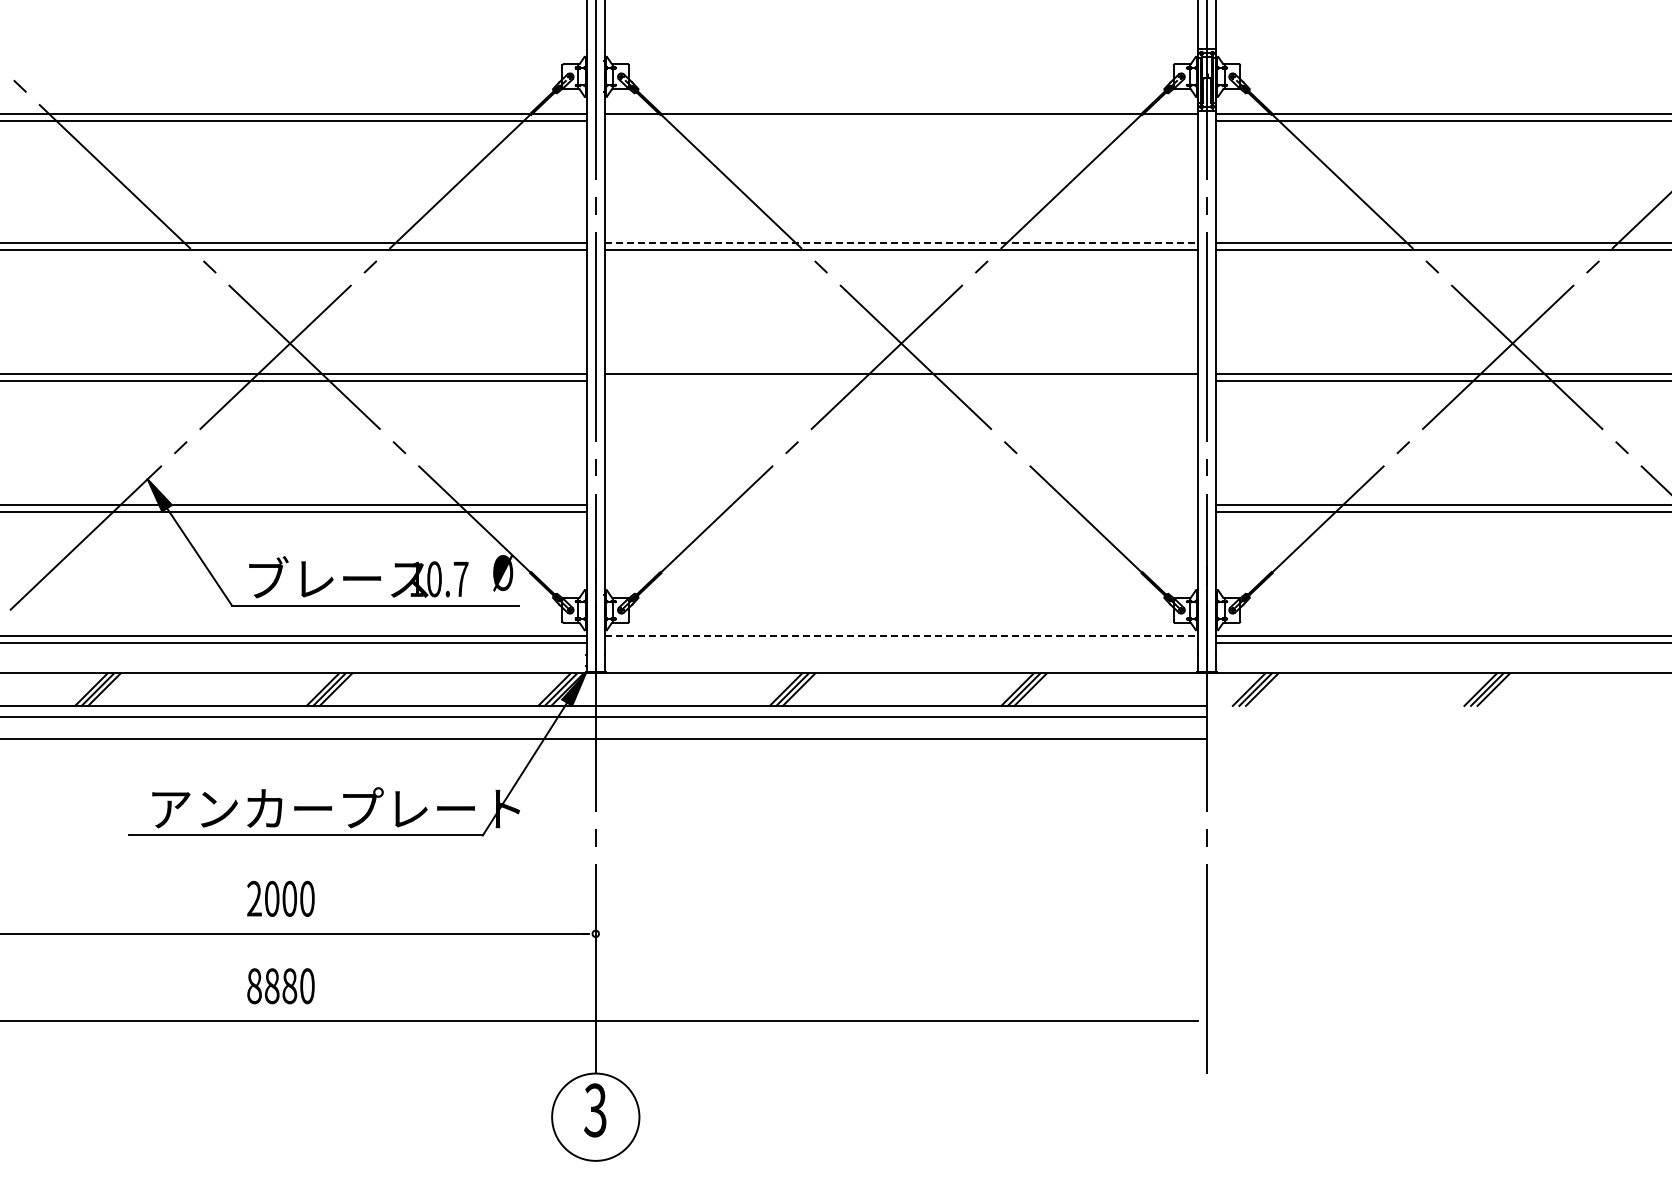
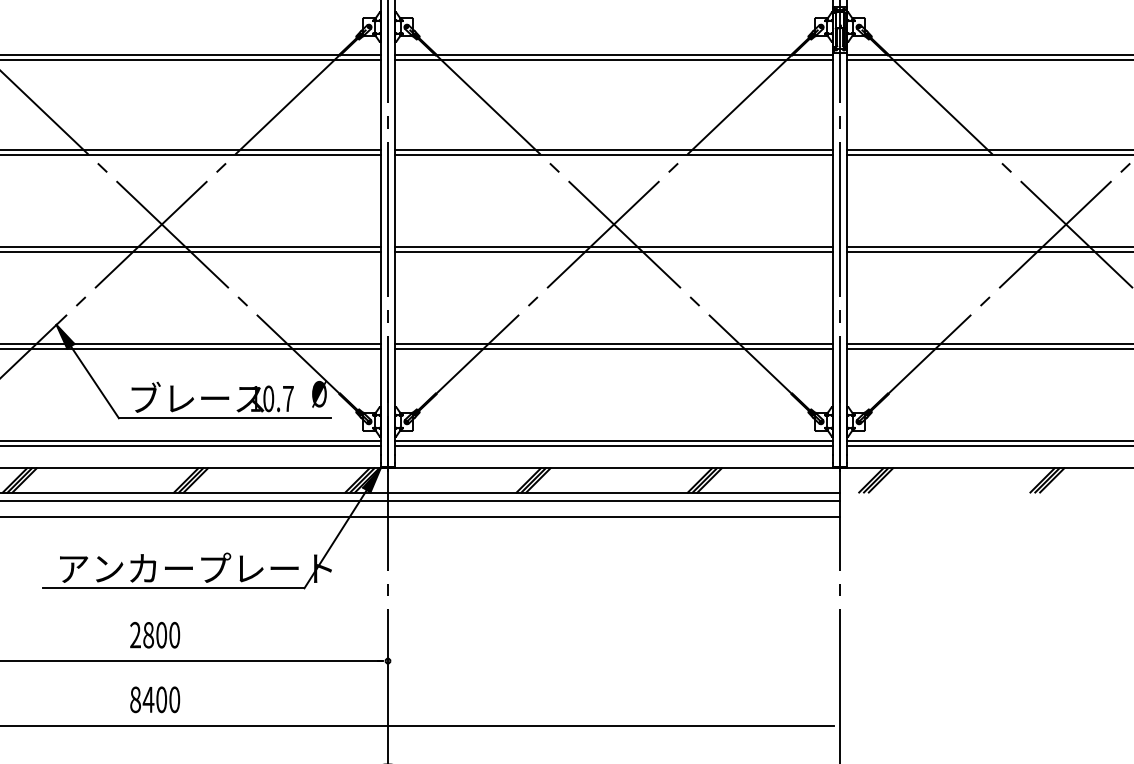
line: (901, 121) -> (614, 60), added
line: (901, 242) -> (614, 149), dashed -> solid
line: (901, 381) -> (614, 252), added
line: (901, 504) -> (614, 343), added
line: (901, 512) -> (614, 349), added
line: (901, 635) -> (614, 440), dashed -> solid
line: (901, 643) -> (614, 446), added
text: (271, 898) -> (148, 634), 2000 -> 2800
text: (280, 986) -> (154, 700), 8880 -> 8400

